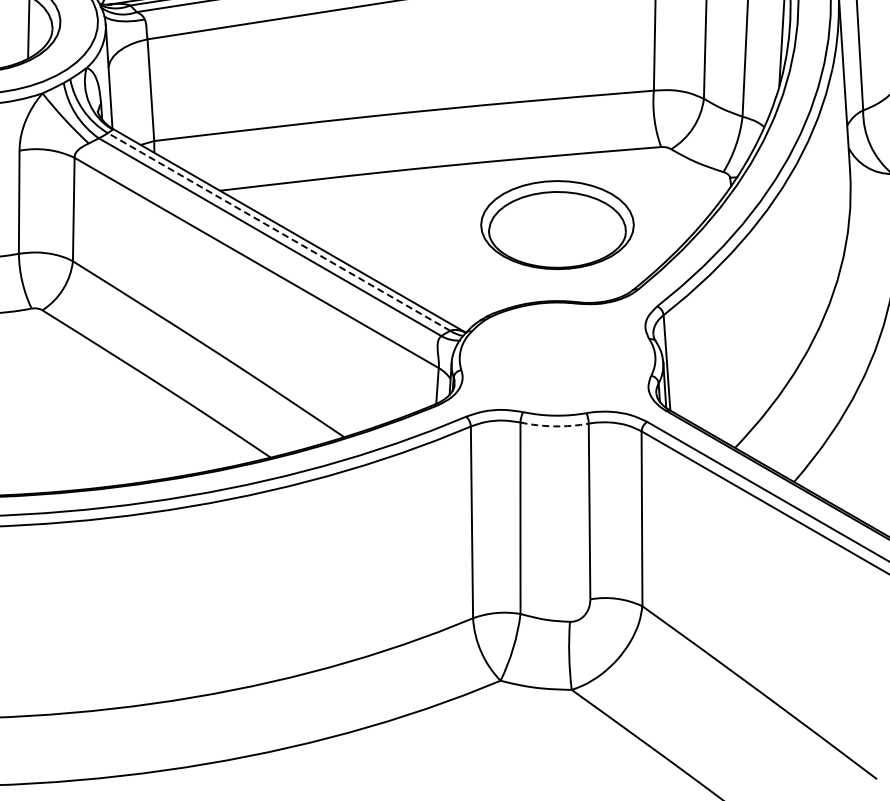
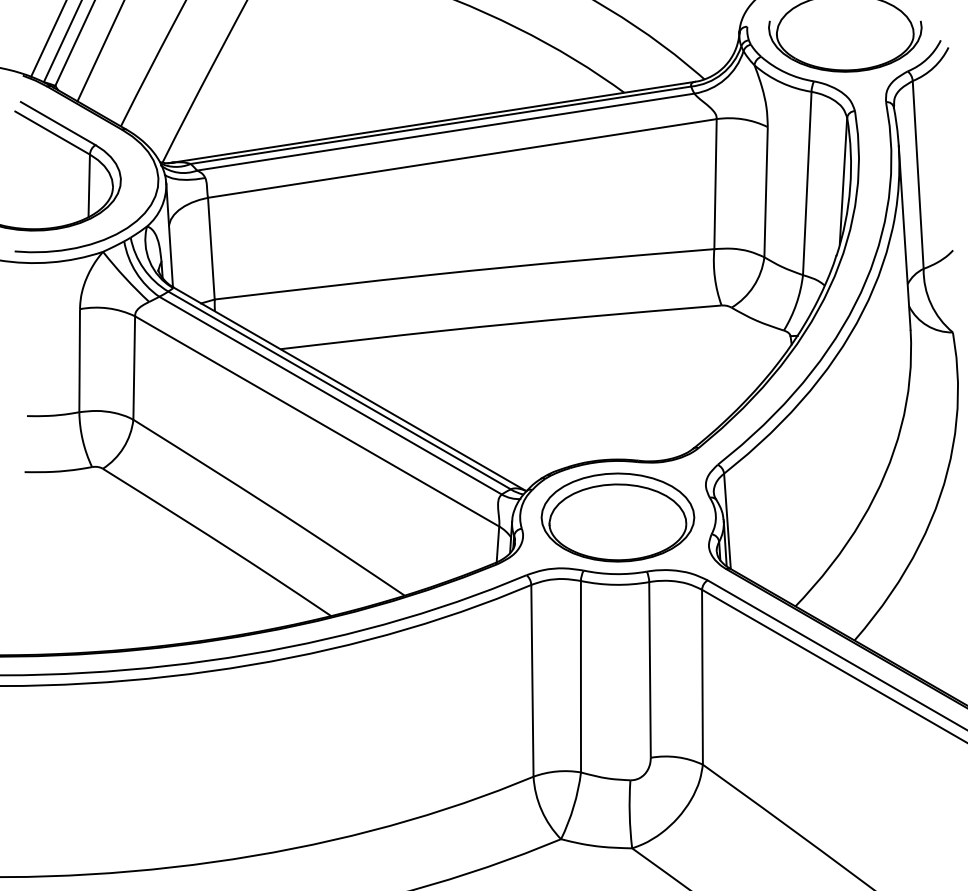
part: (557, 225) -> (617, 517), moved
line: (279, 232) -> (339, 390), dashed -> solid
arc: (555, 426) -> (615, 584), dashed -> solid

